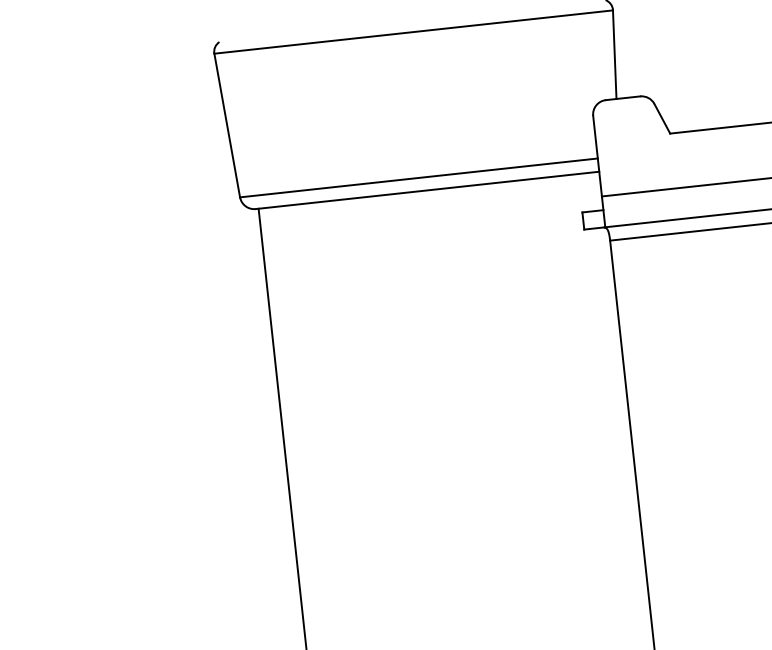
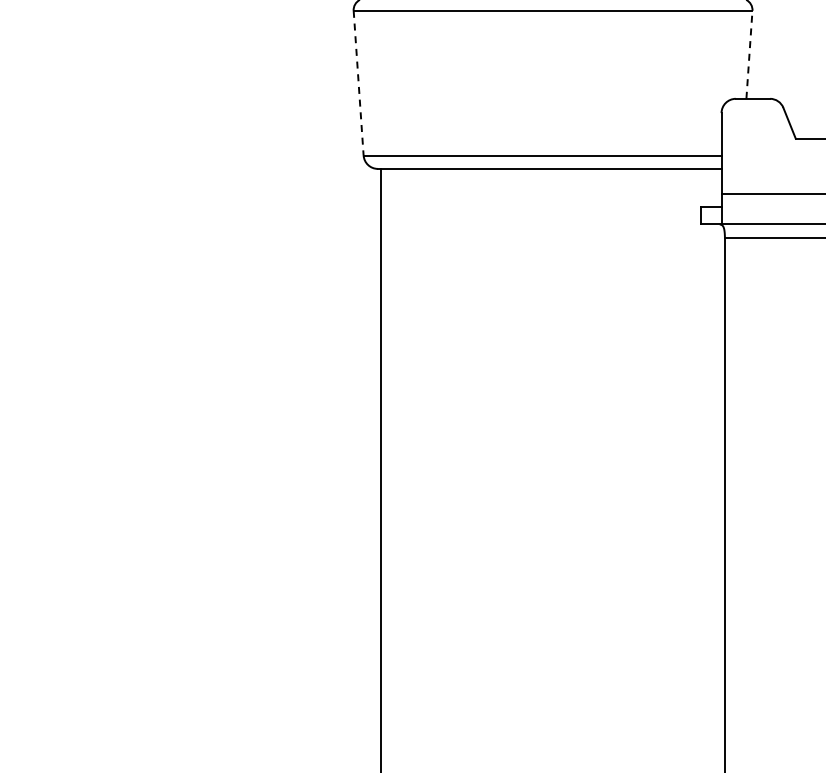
line: (614, 54) -> (749, 54), solid -> dashed
line: (227, 125) -> (358, 83), solid -> dashed

